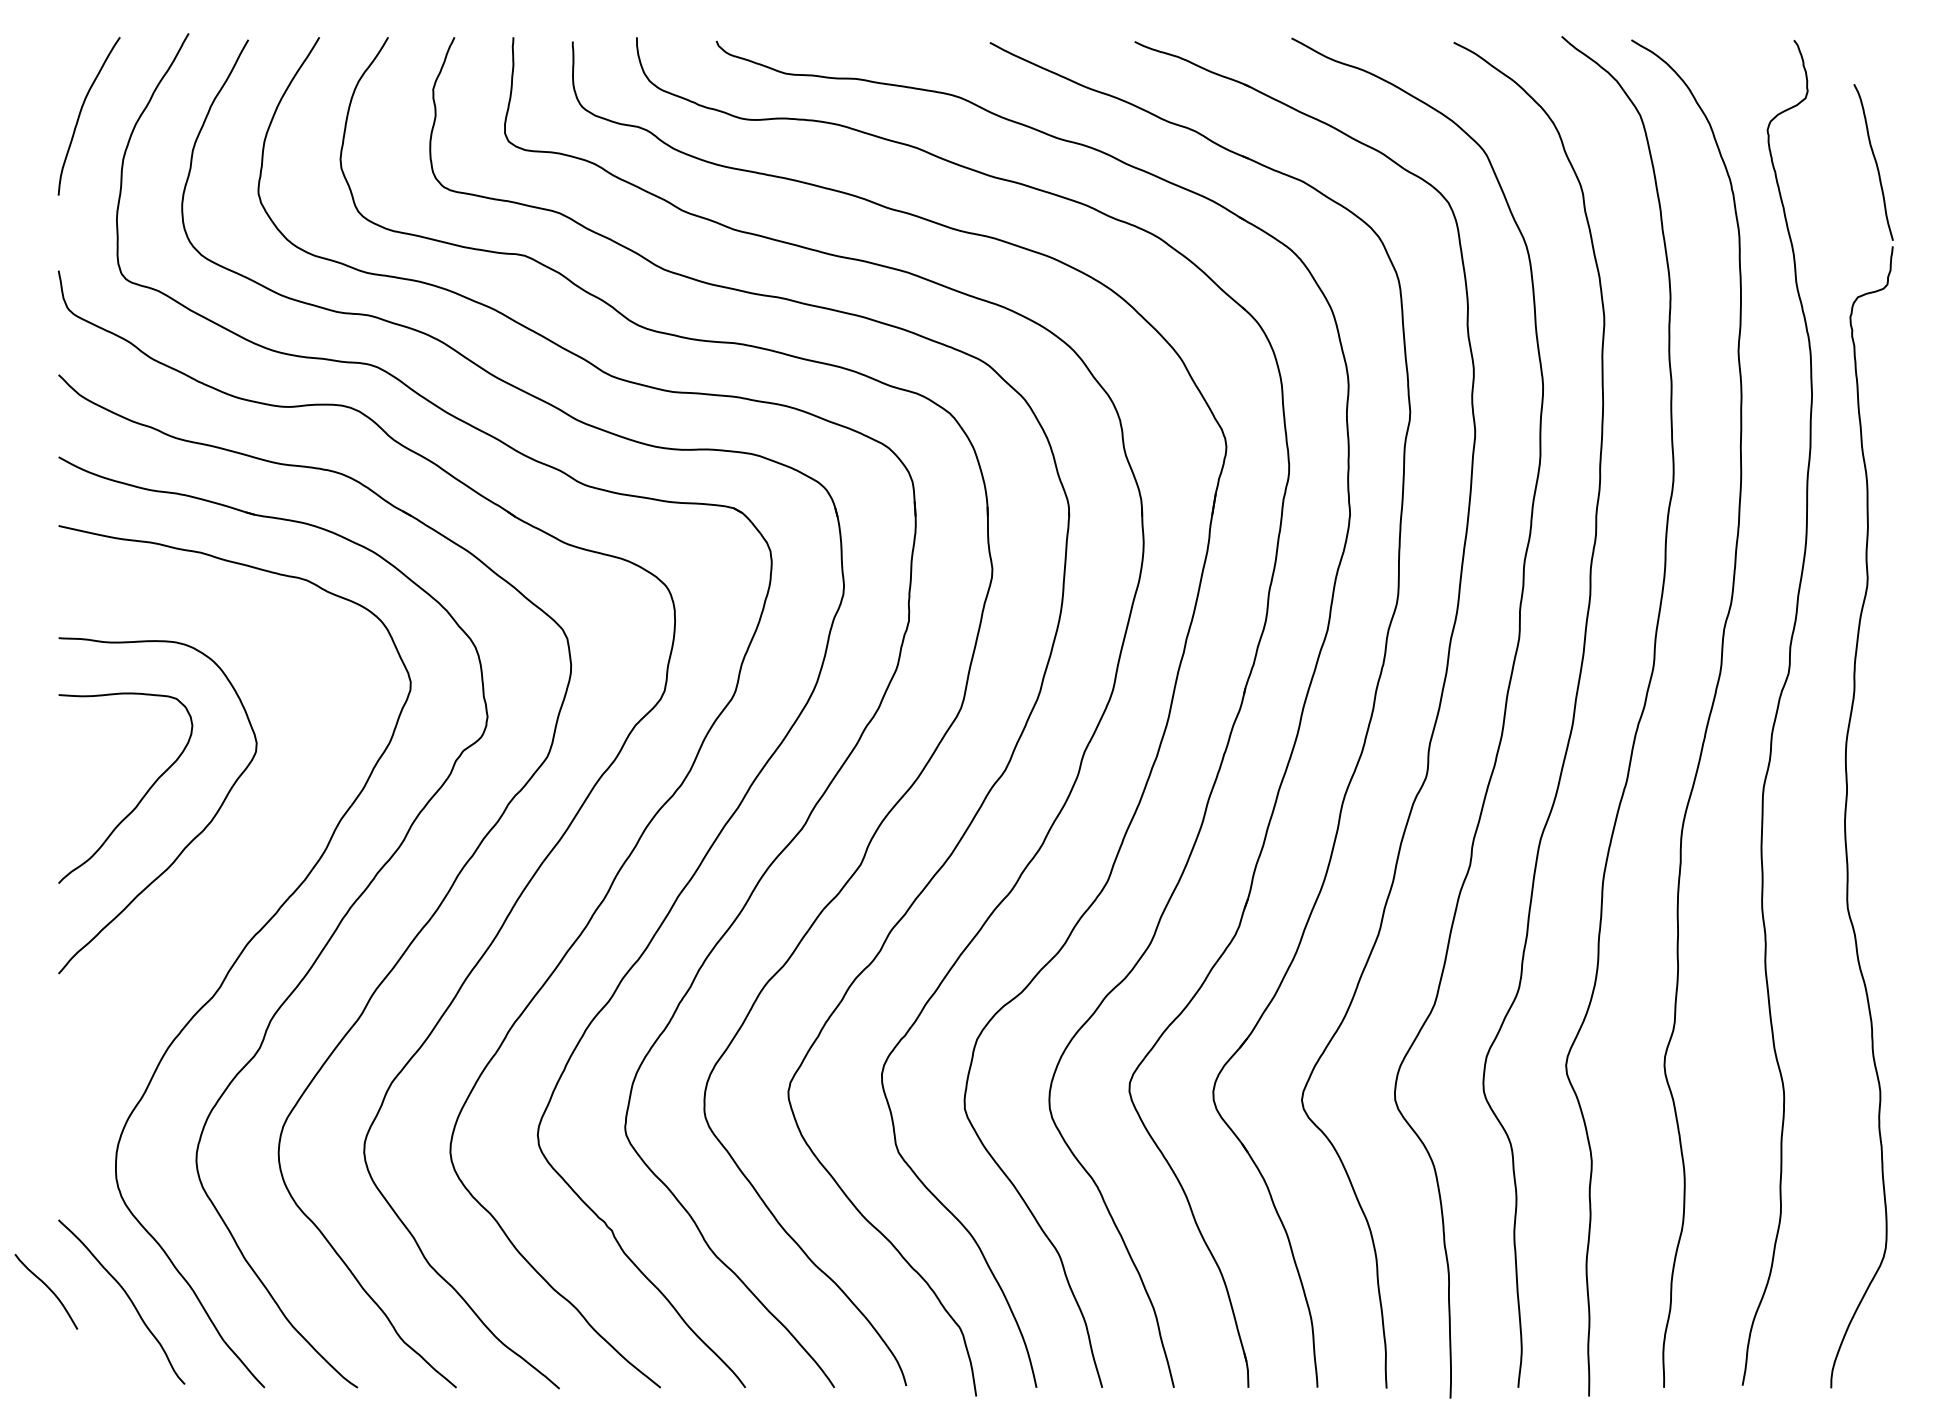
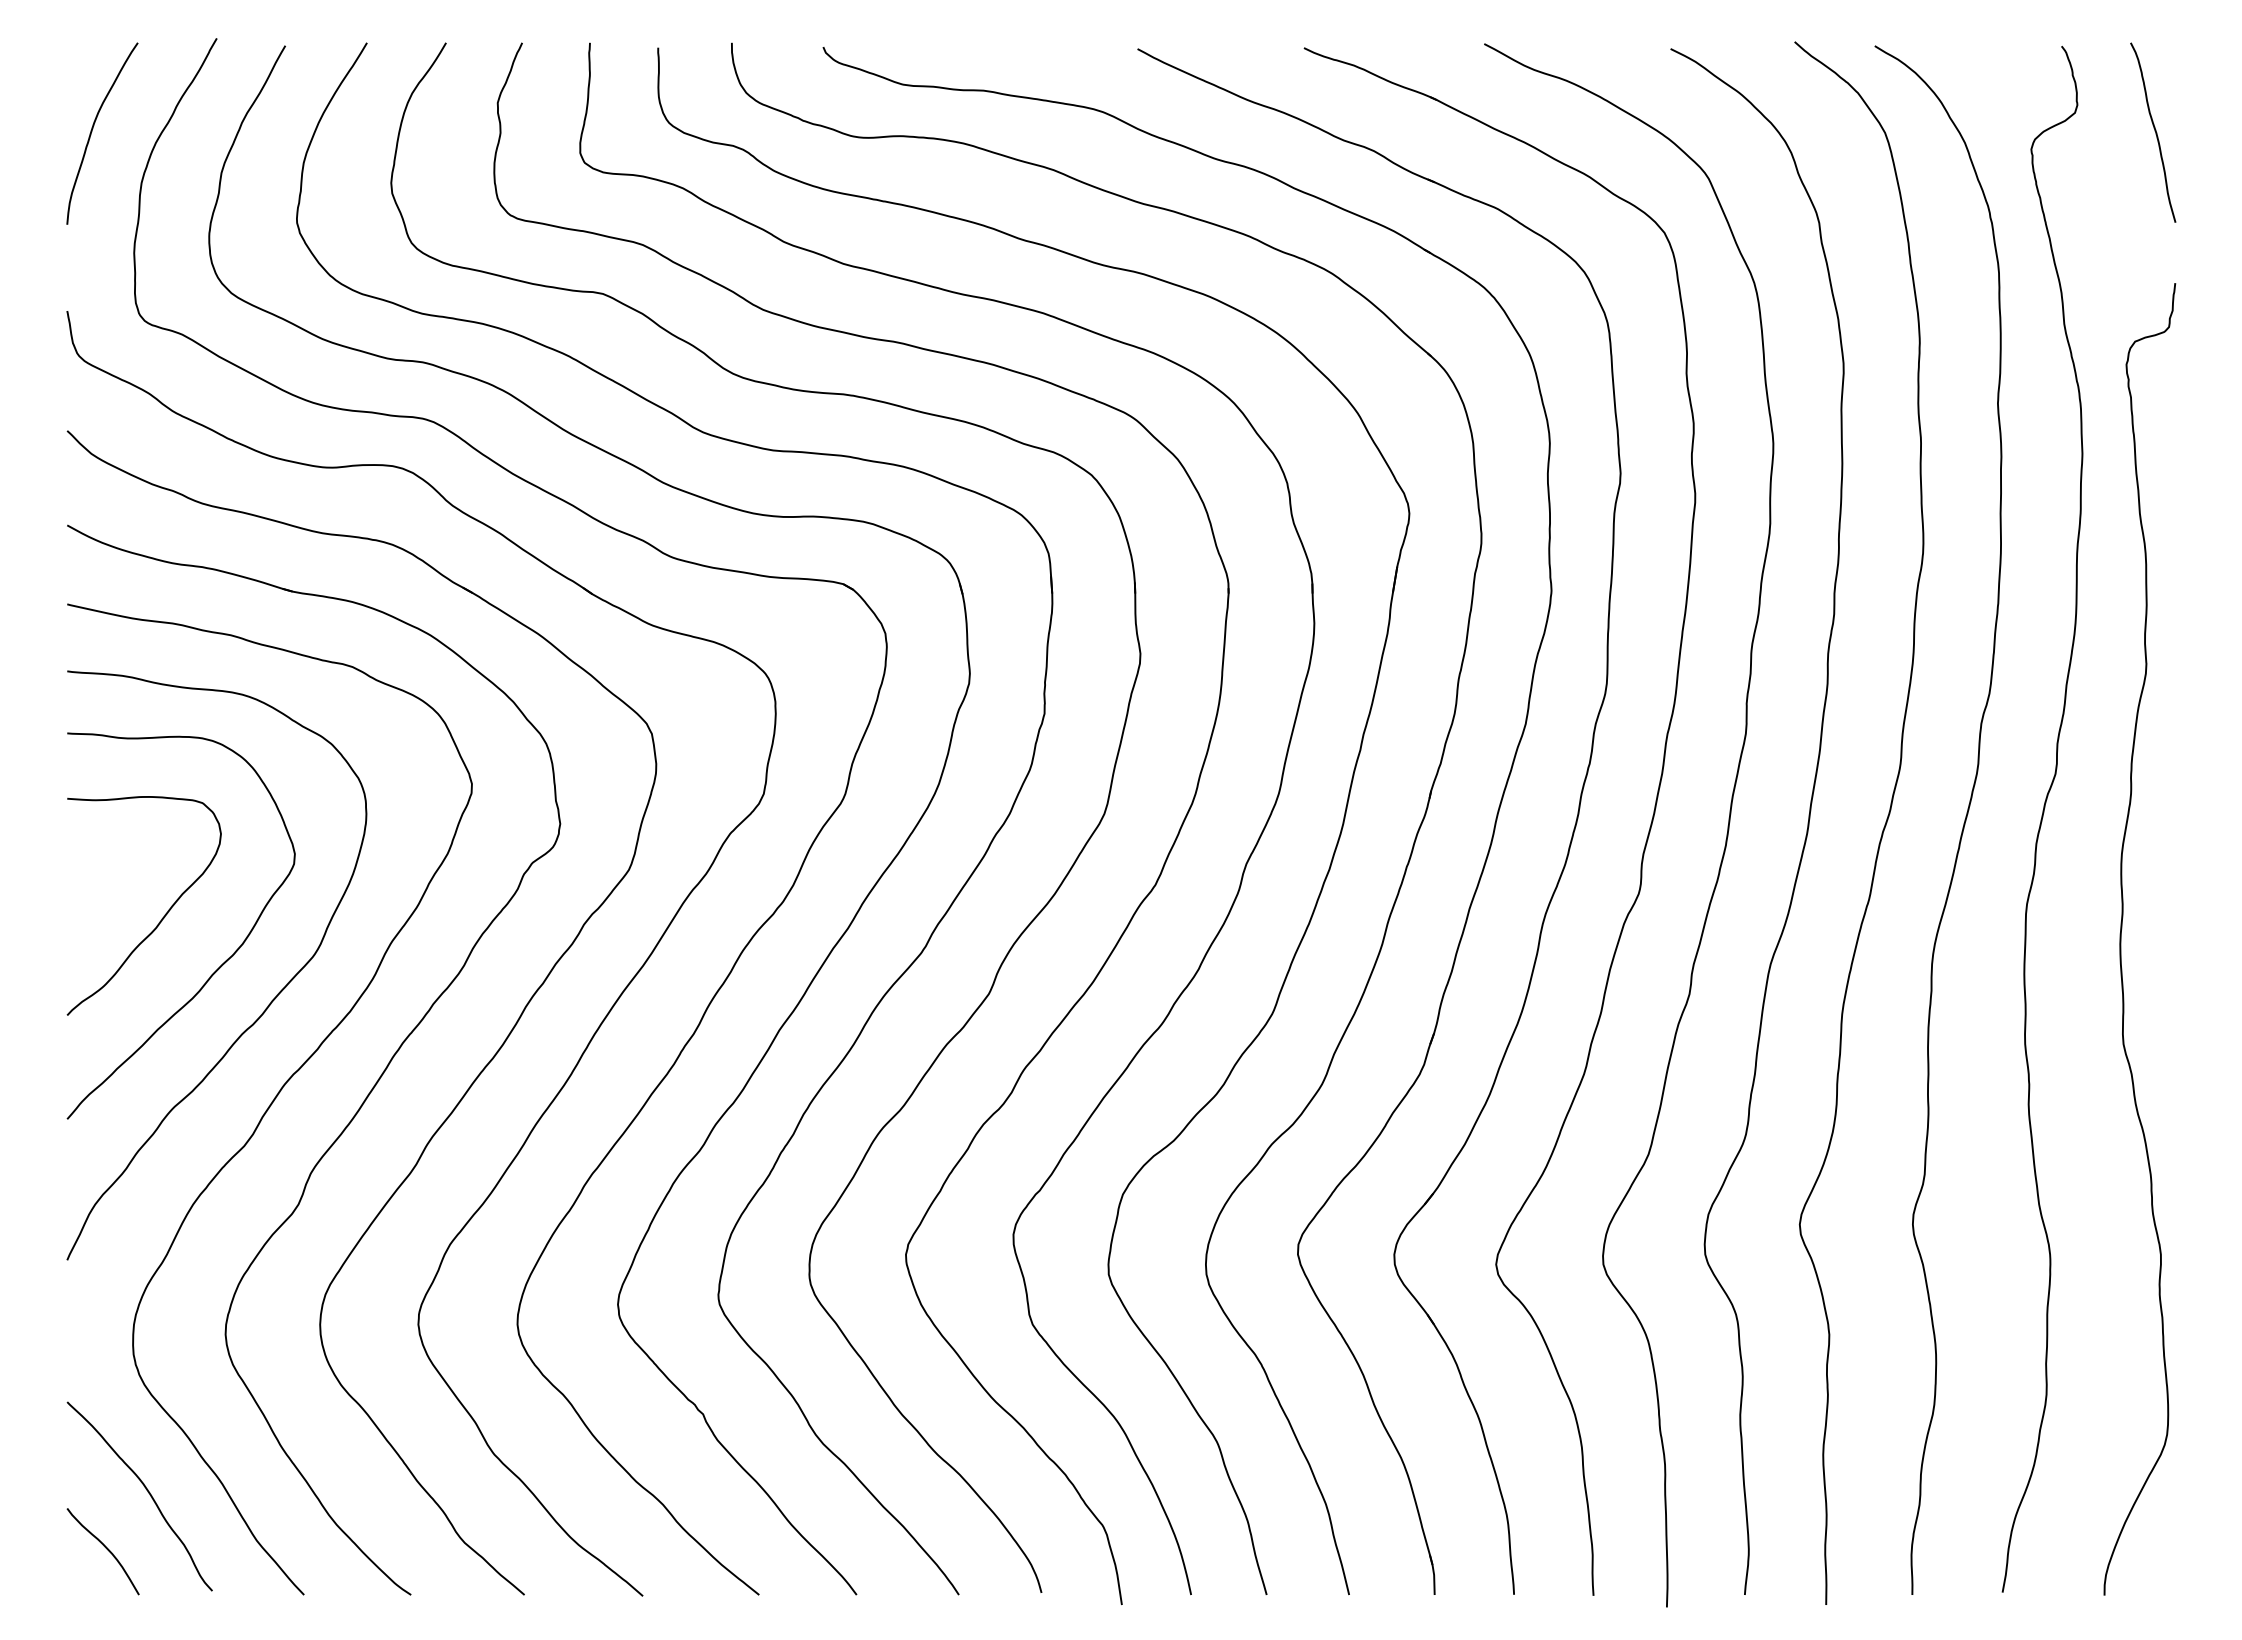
curve: (1874, 161) -> (2154, 131), moved
curve: (233, 874) -> (268, 1004), added
curve: (48, 1289) -> (105, 1548), moved

